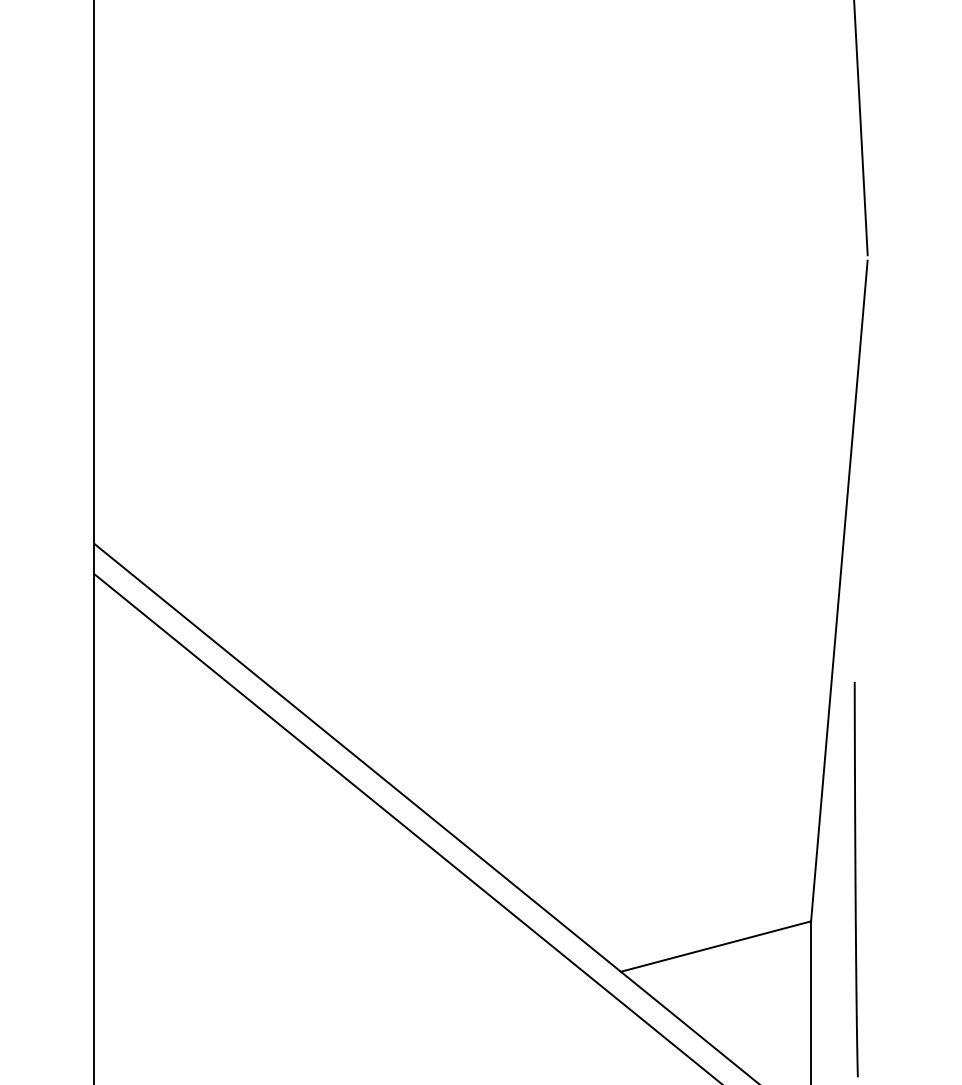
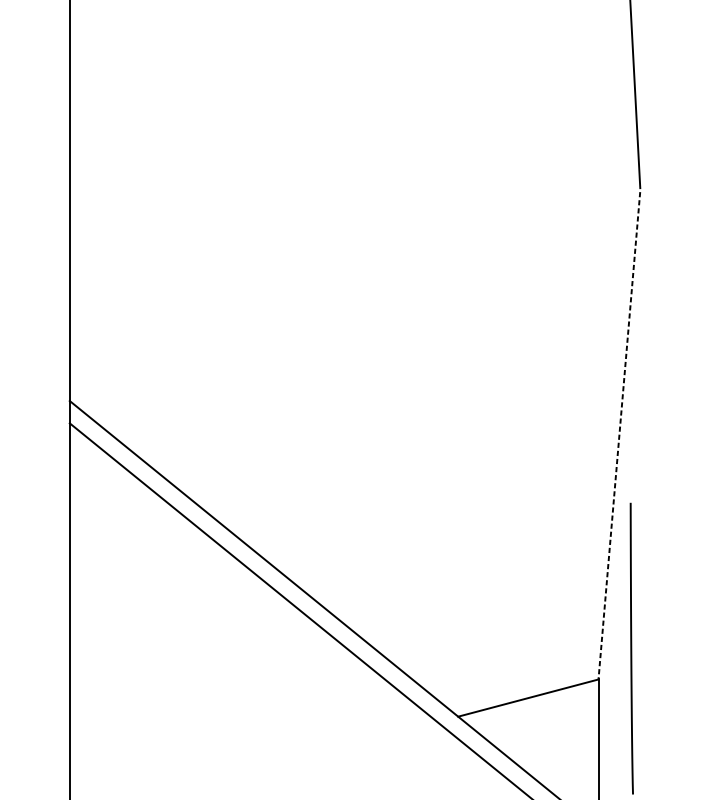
line: (839, 591) -> (619, 436), solid -> dashed

